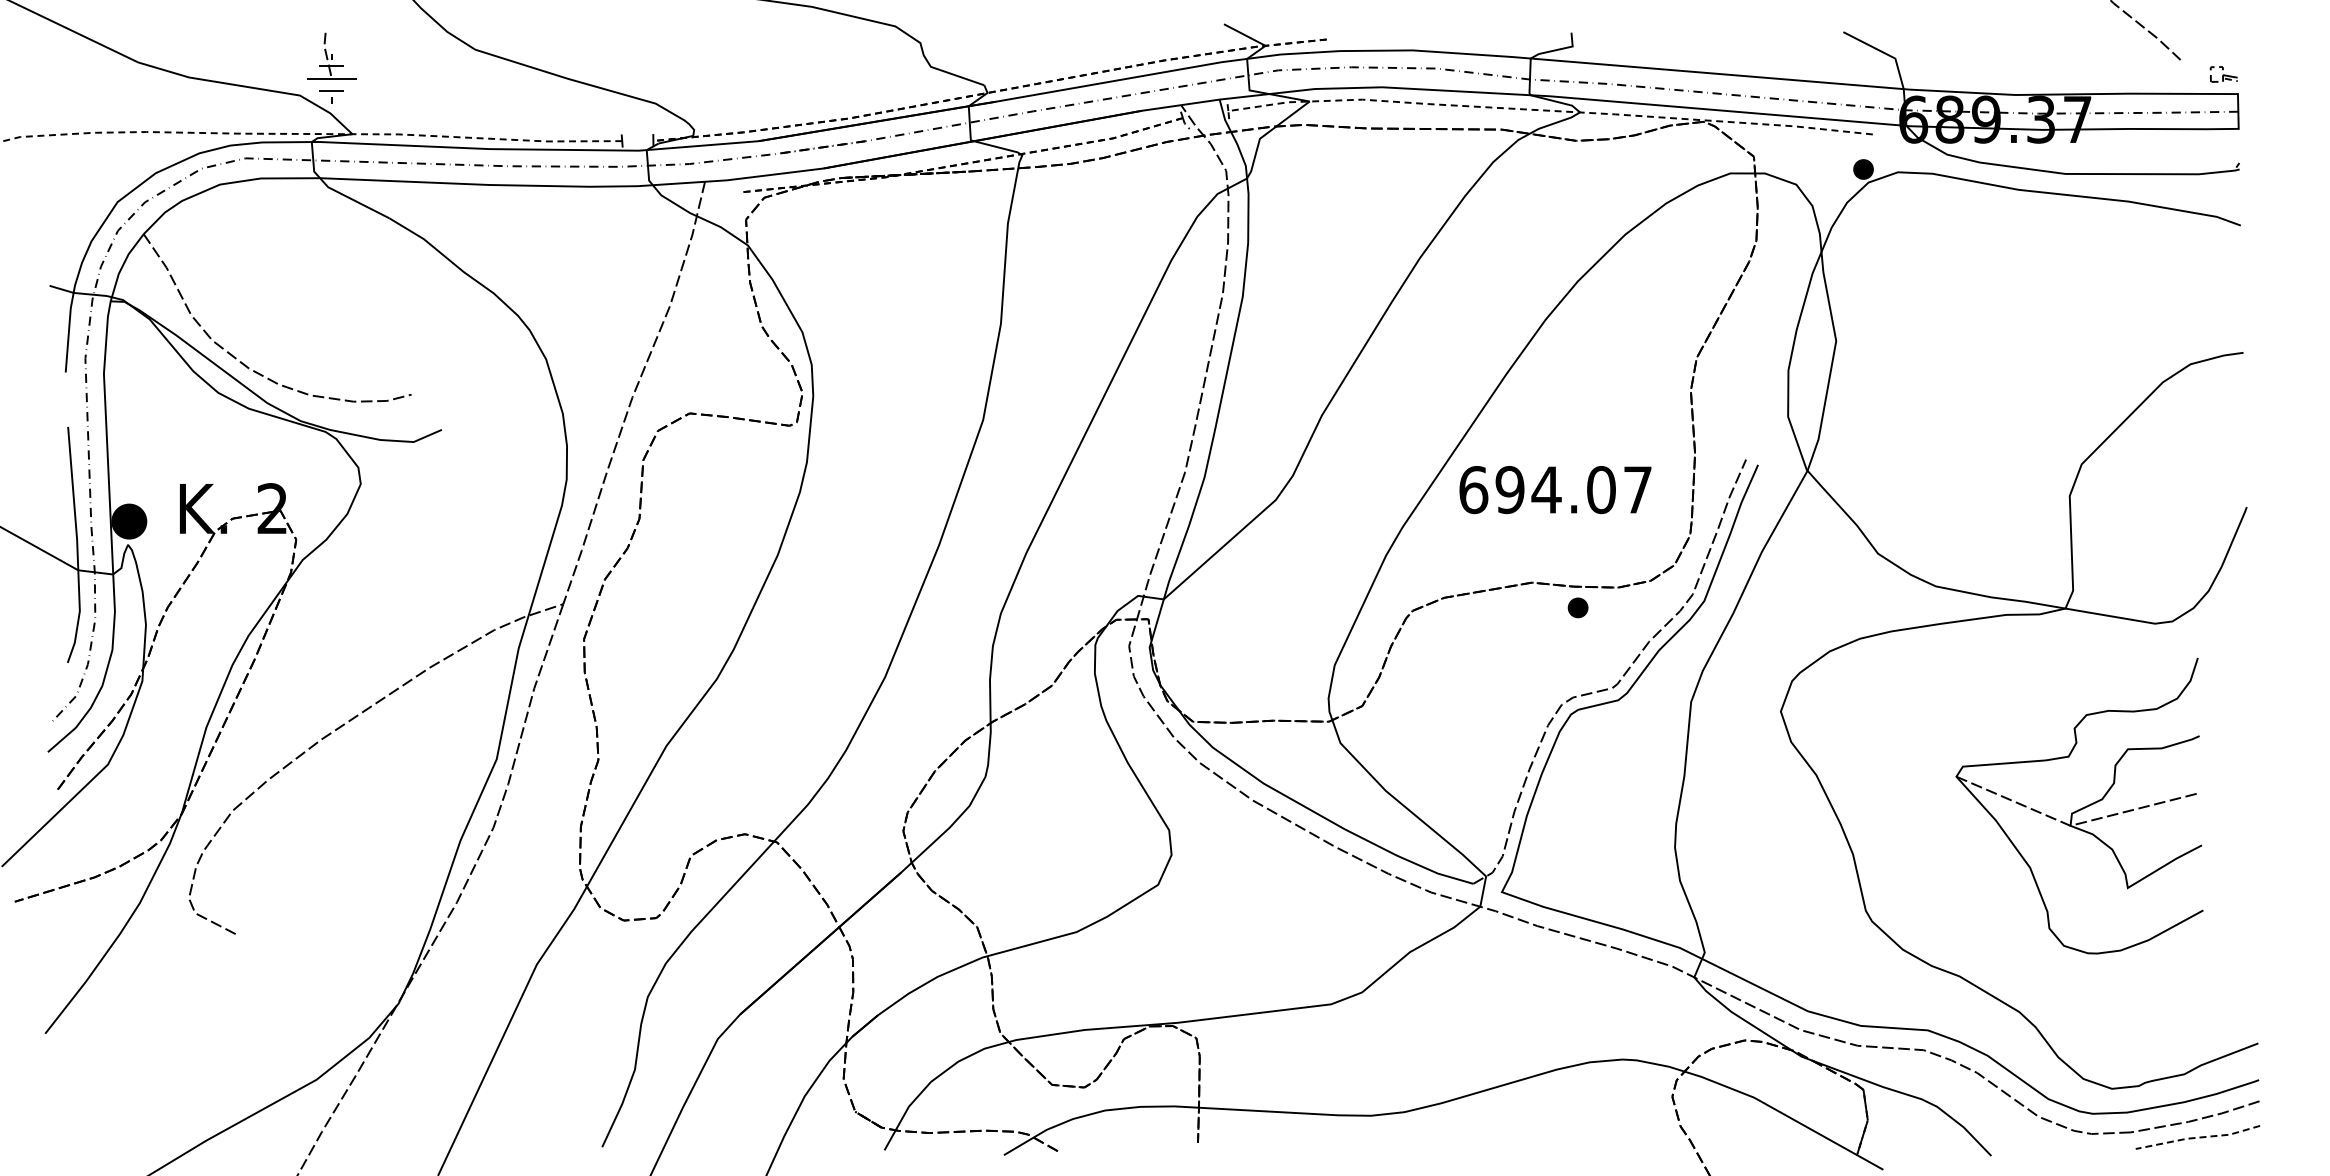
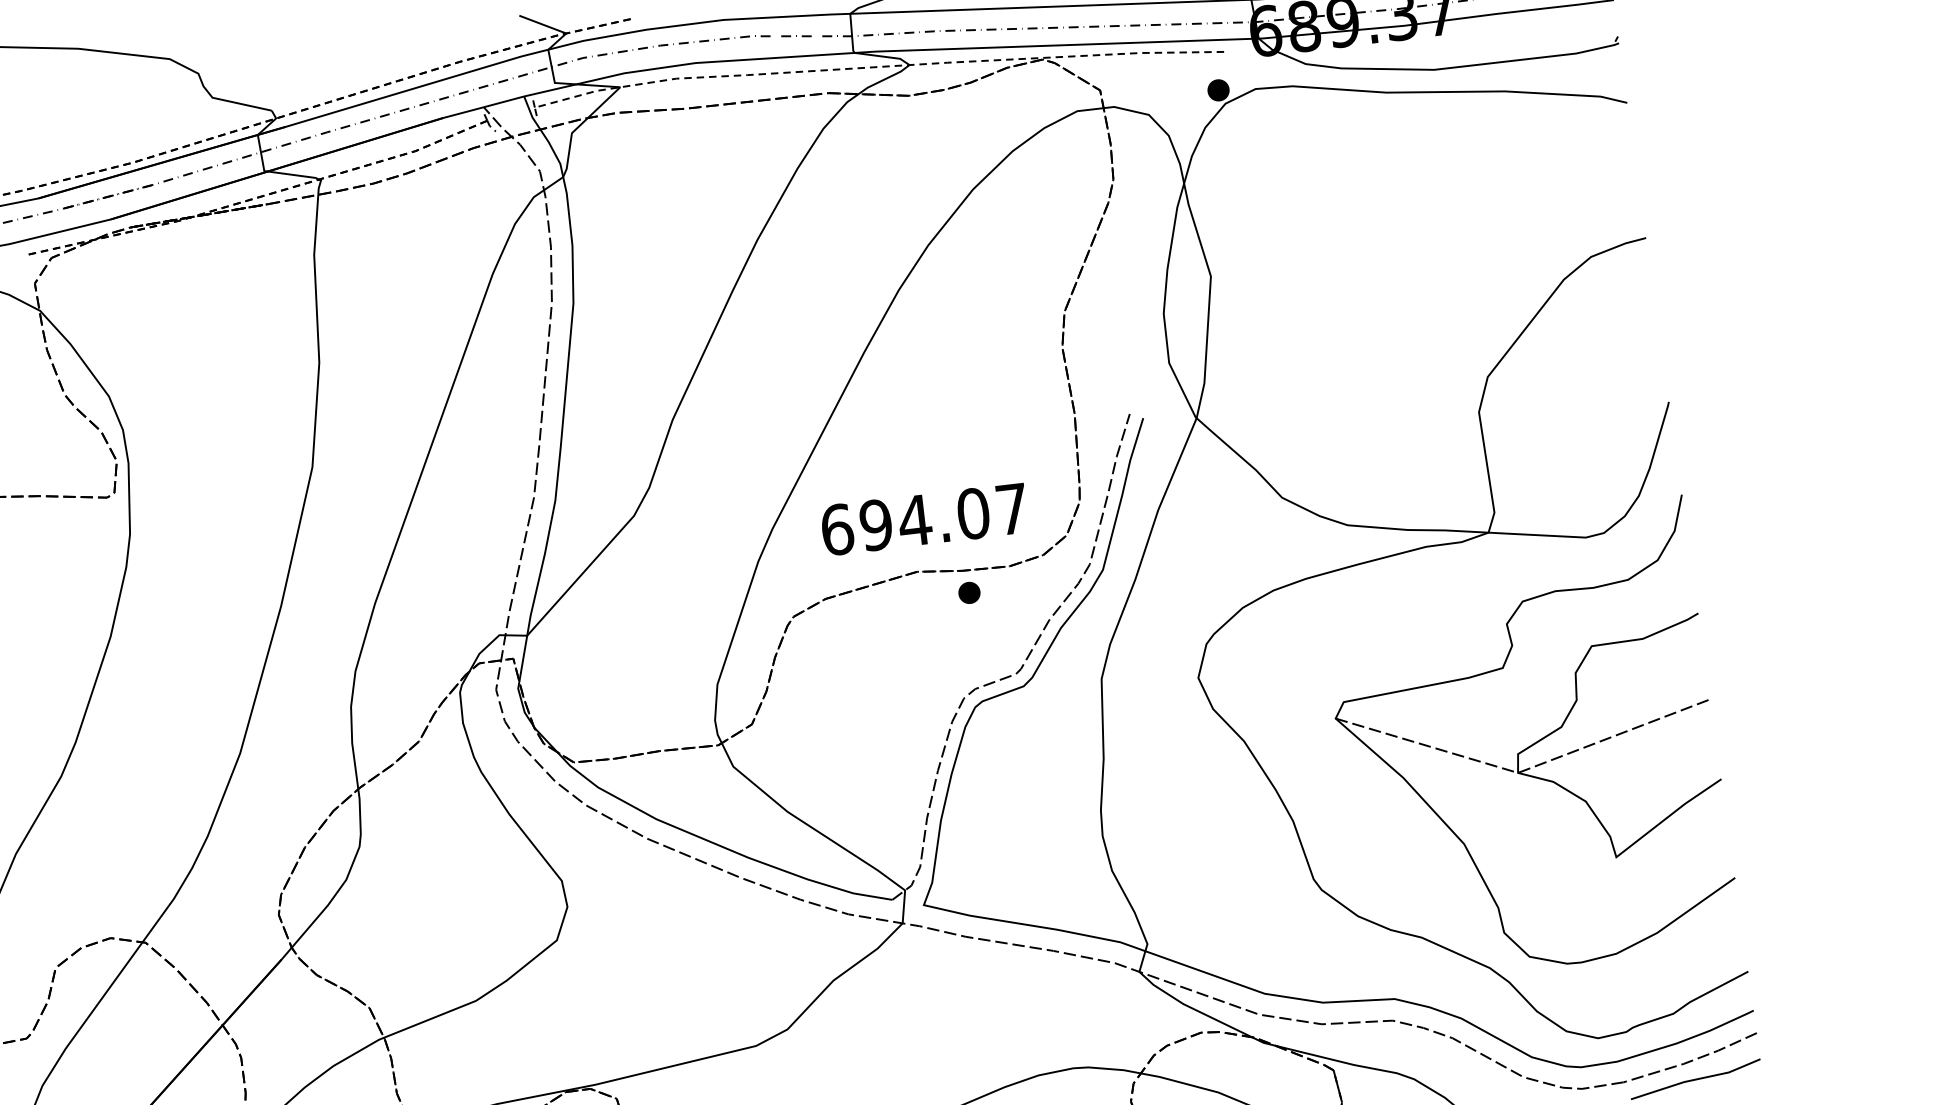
text: (1555, 490) -> (924, 520), moved
part: (2079, 805) -> (1528, 740), size x1.43
line: (2197, 1137) -> (1695, 1079), dashed -> solid

